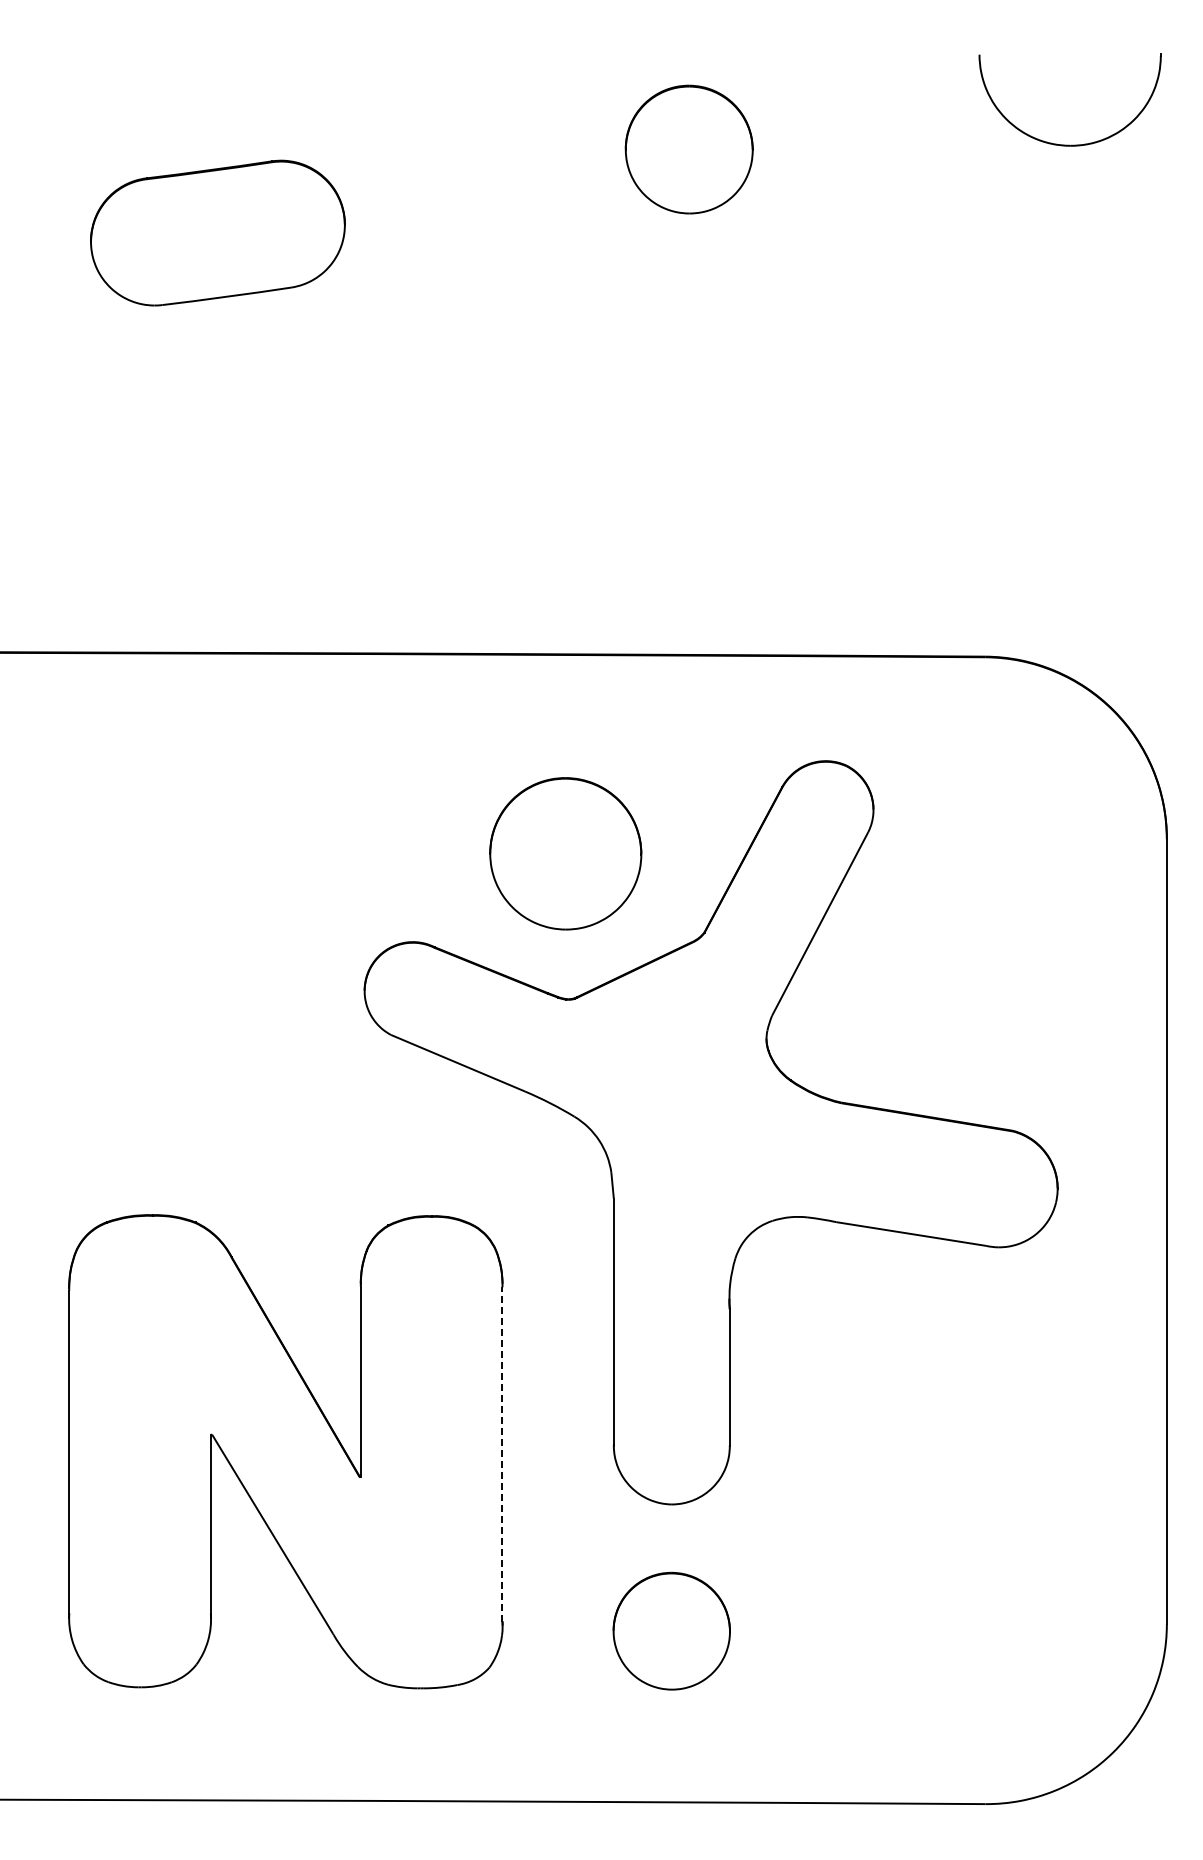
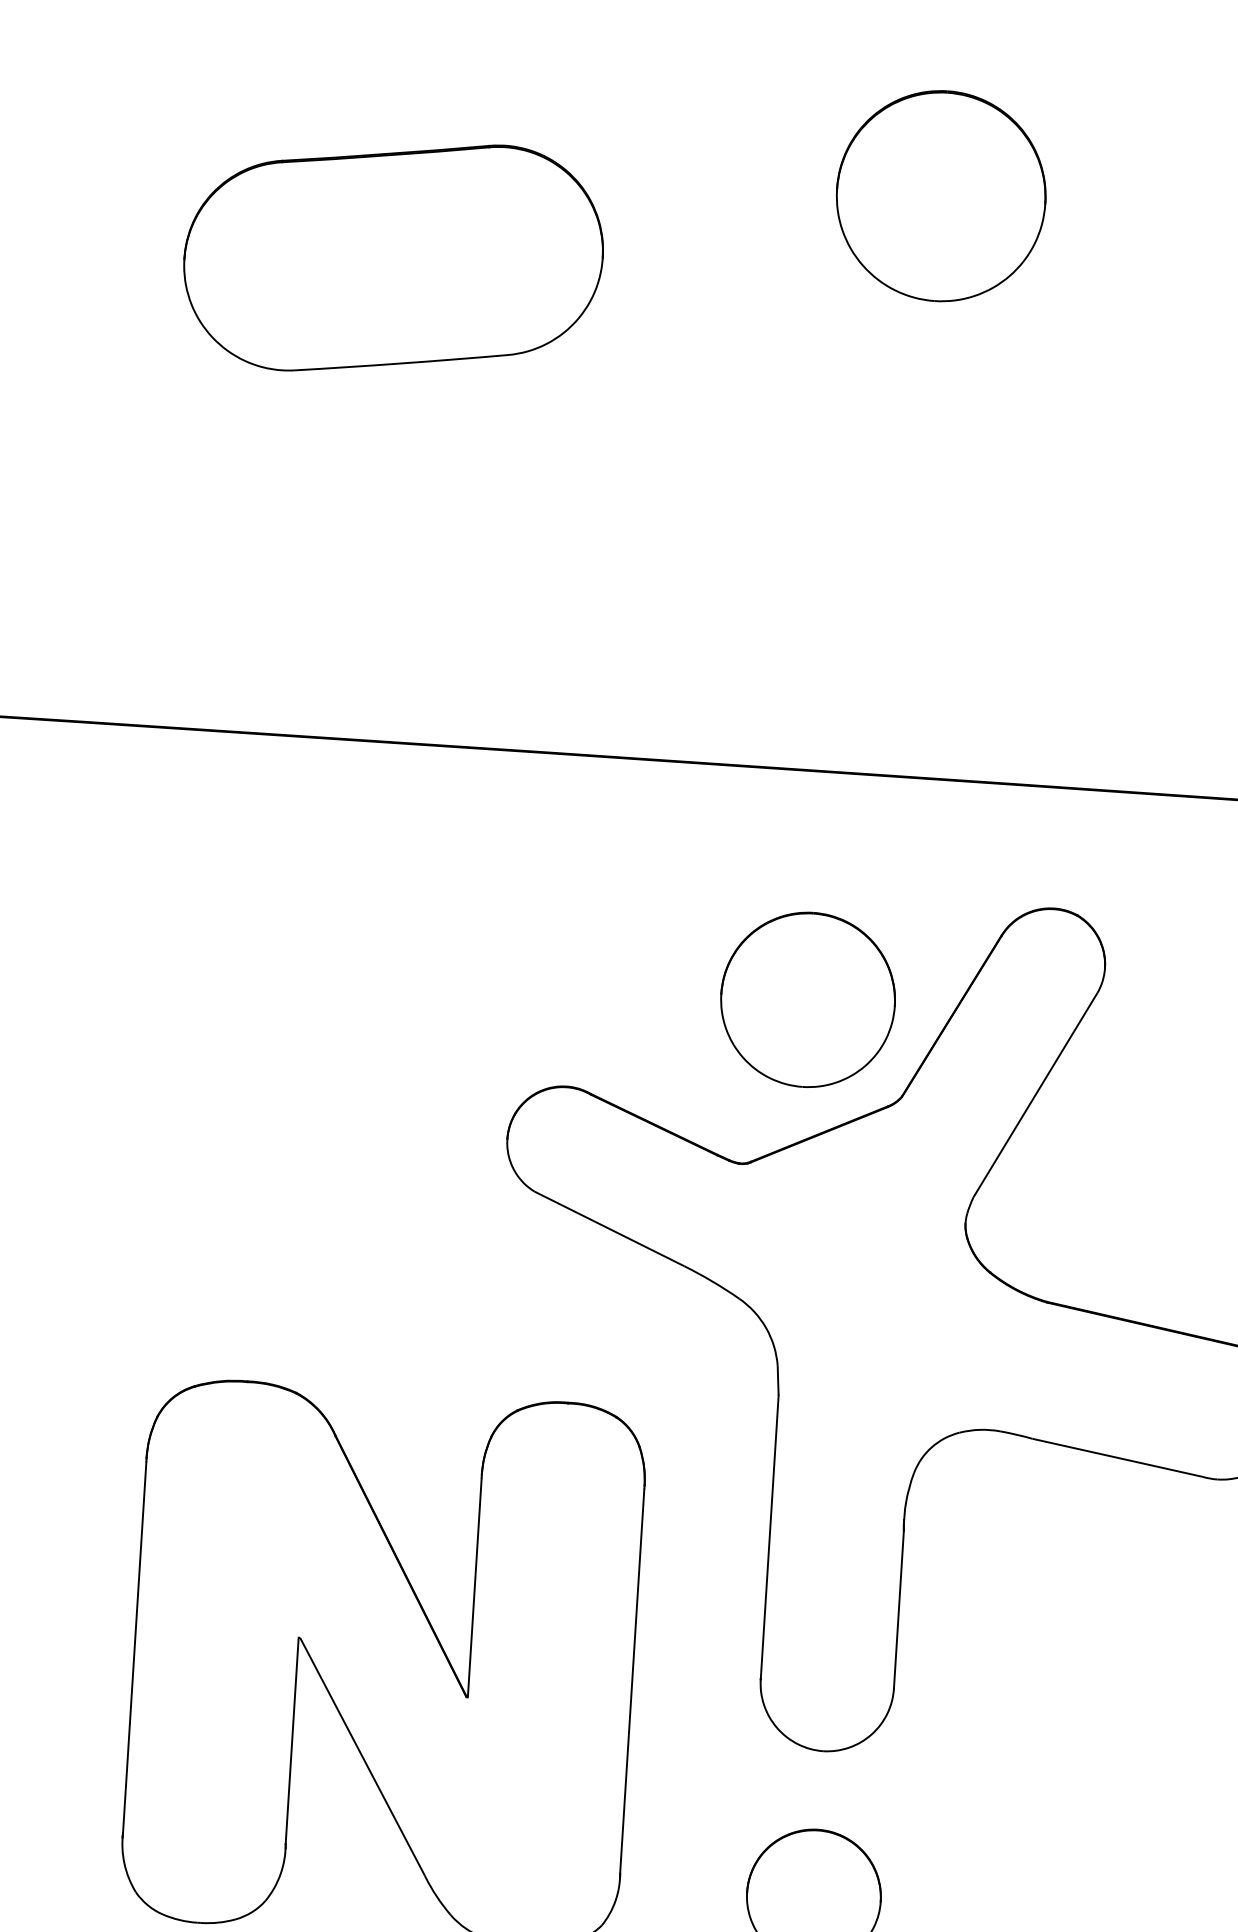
part: (688, 149) -> (940, 195), size x1.43
part: (217, 232) -> (393, 257), size x1.43
part: (565, 853) -> (807, 999), moved
line: (502, 1454) -> (632, 1681), dashed -> solid

